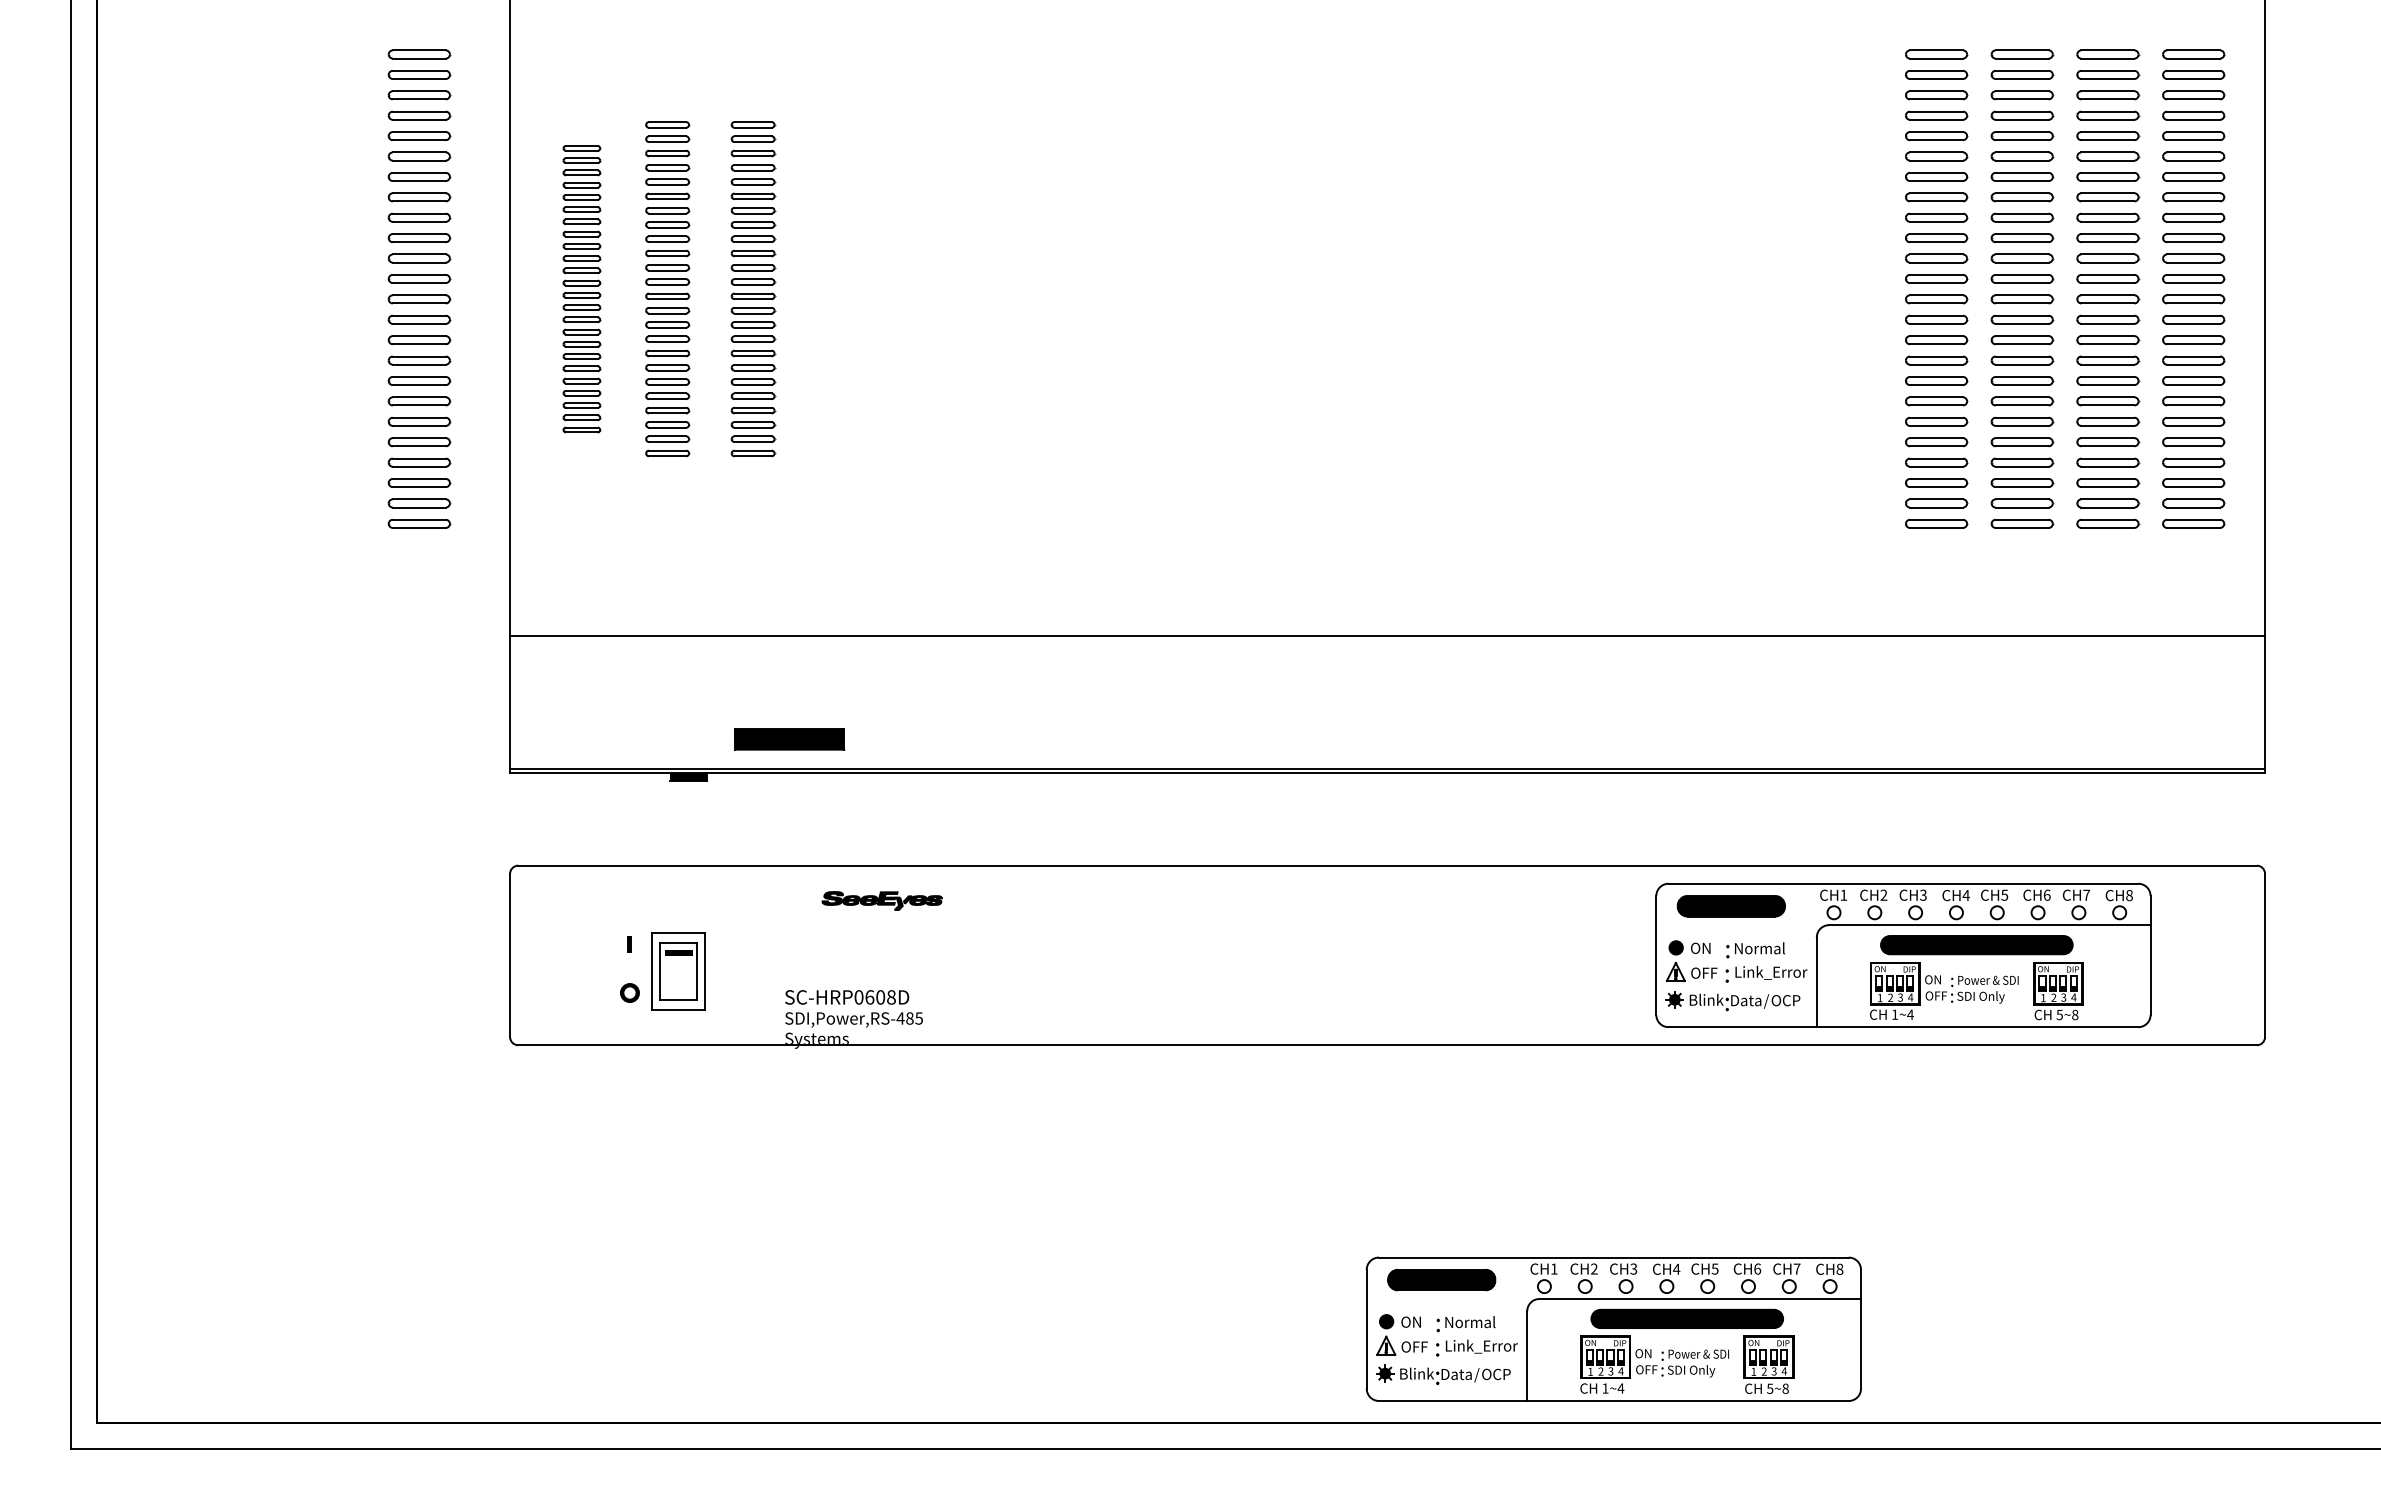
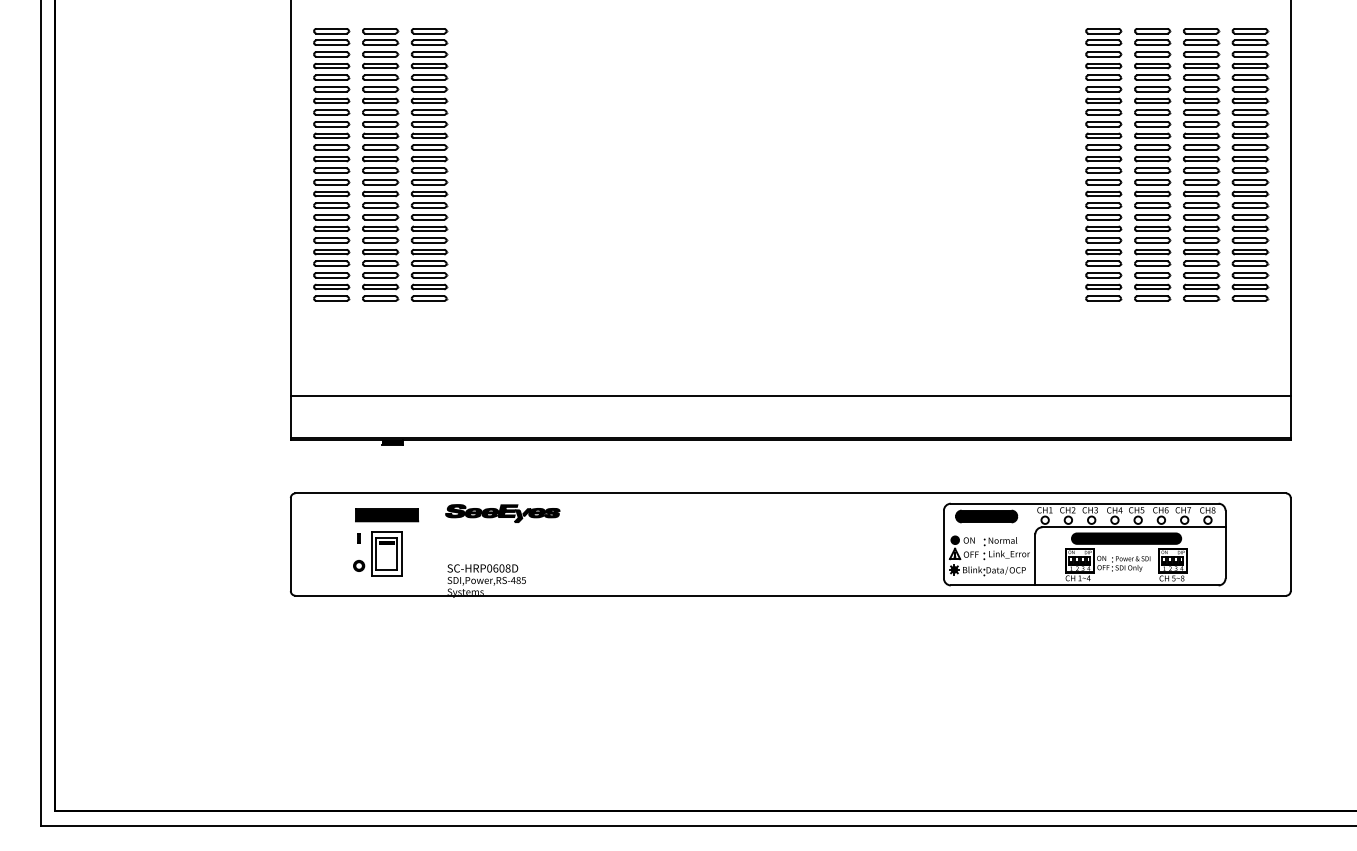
part: (420, 288) -> (239, 164), removed
part: (581, 288) -> (331, 164), size x1.67
part: (667, 288) -> (380, 164), size x1.43
part: (753, 288) -> (429, 164), size x1.43
line: (1387, 635) -> (790, 395), moved
part: (790, 739) -> (387, 515), moved
part: (881, 900) -> (502, 513), size x1.67
part: (1613, 1329) -> (919, 757), removed

